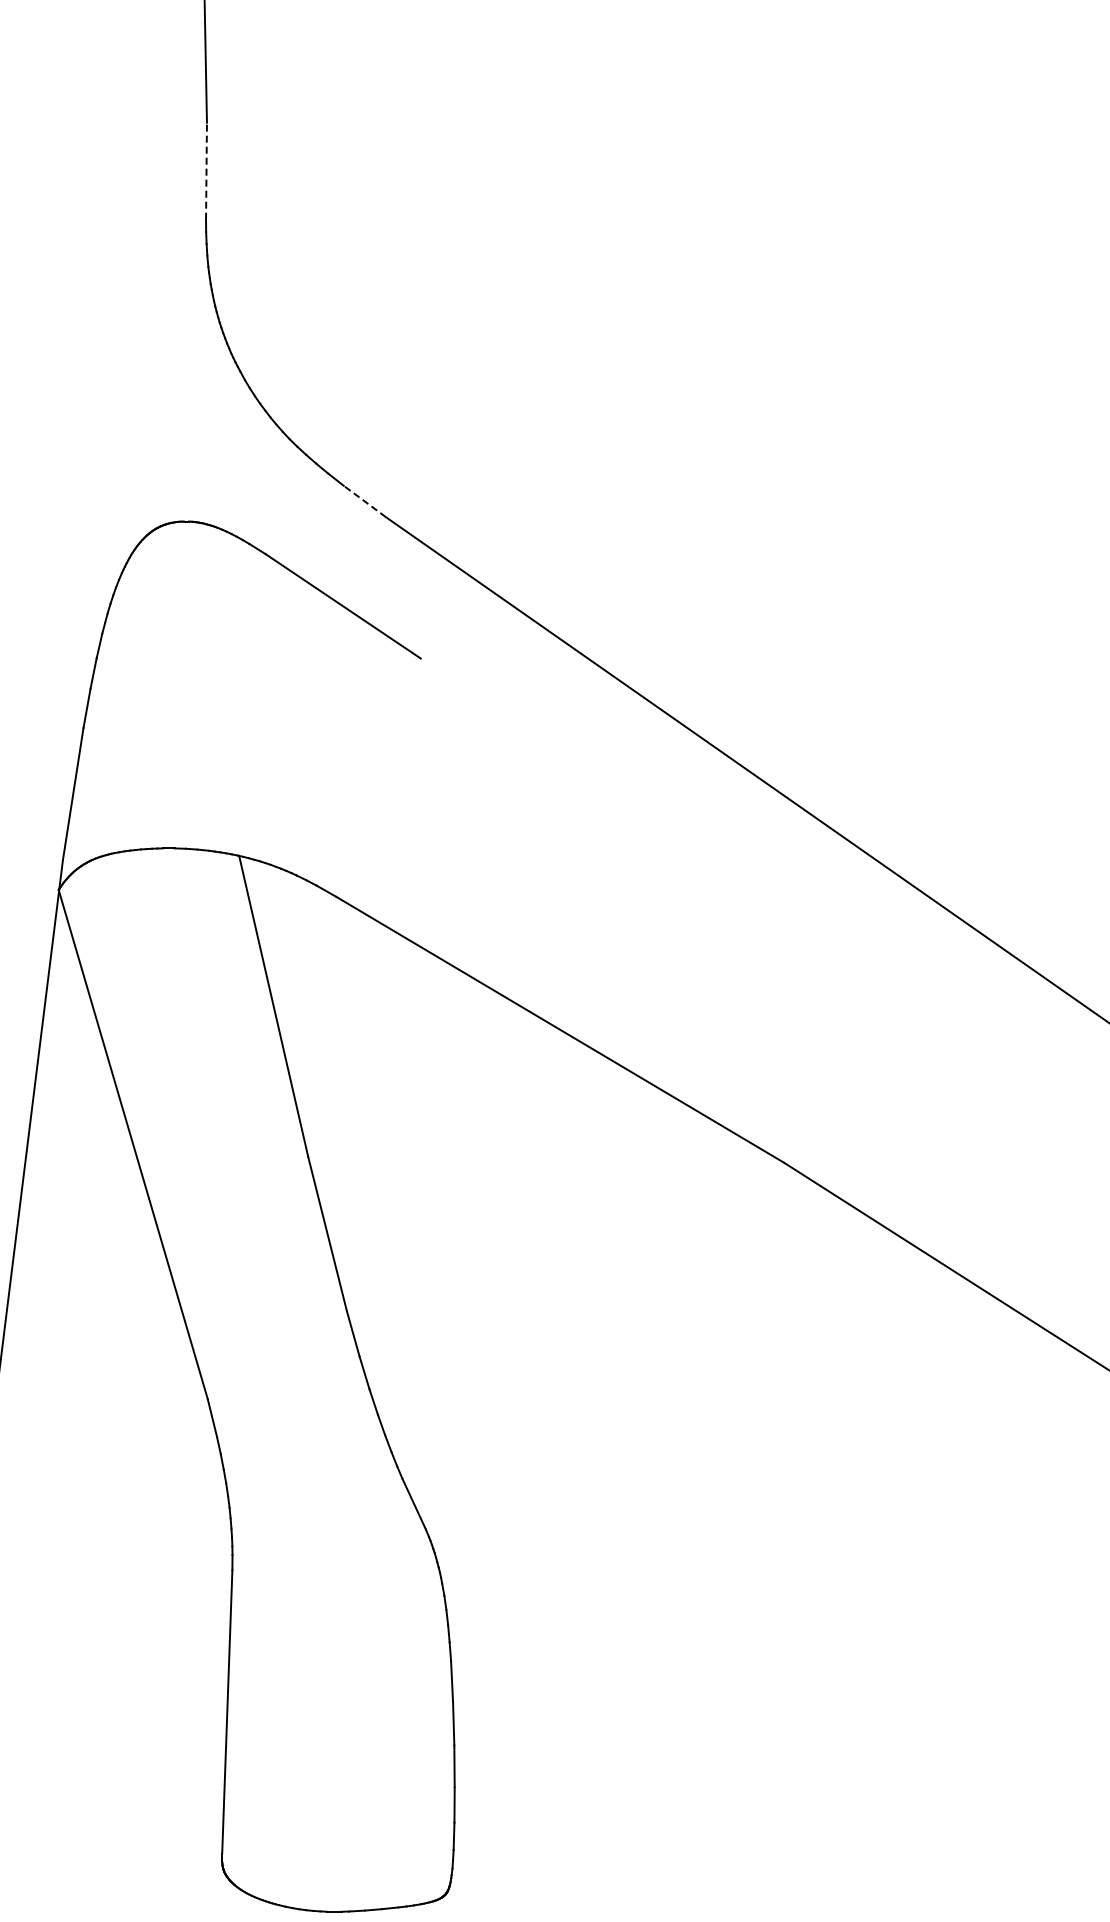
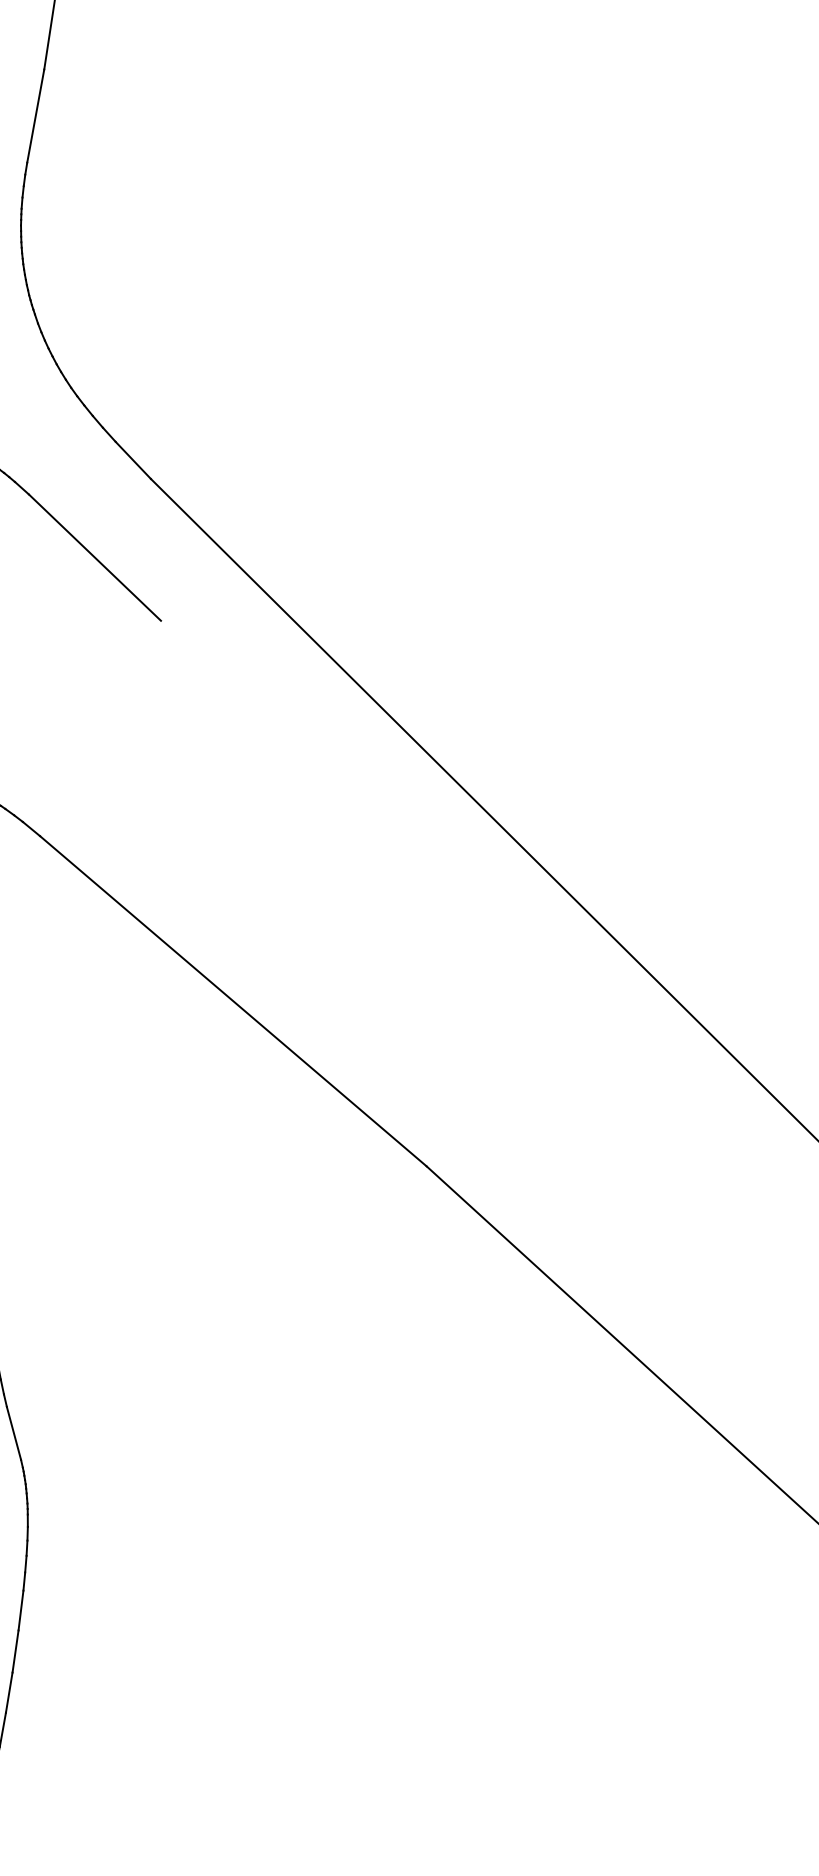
line: (206, 170) -> (35, 115), dashed -> solid
line: (364, 501) -> (132, 460), dashed -> solid

